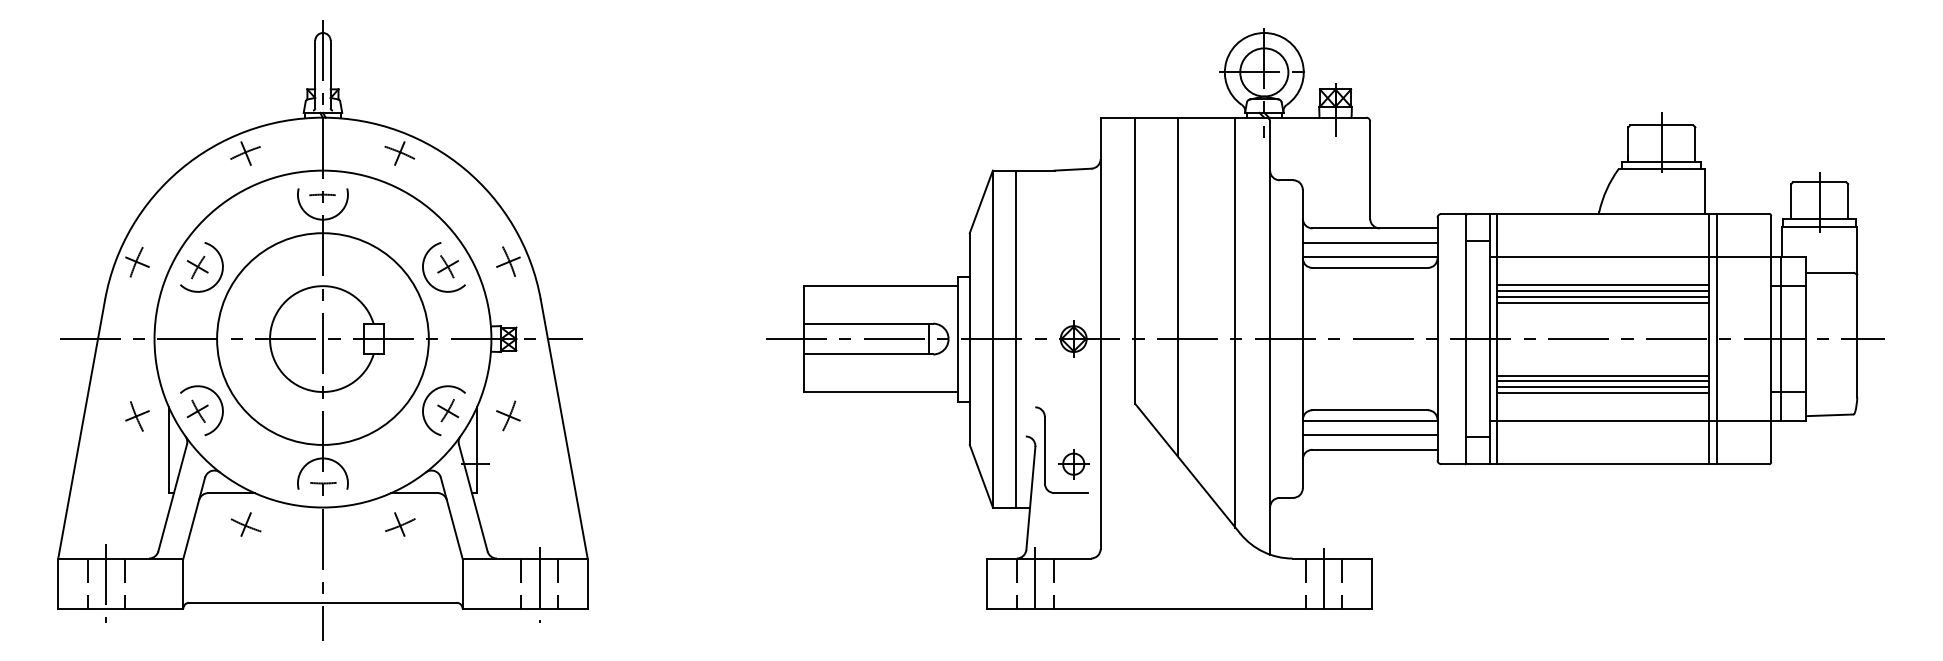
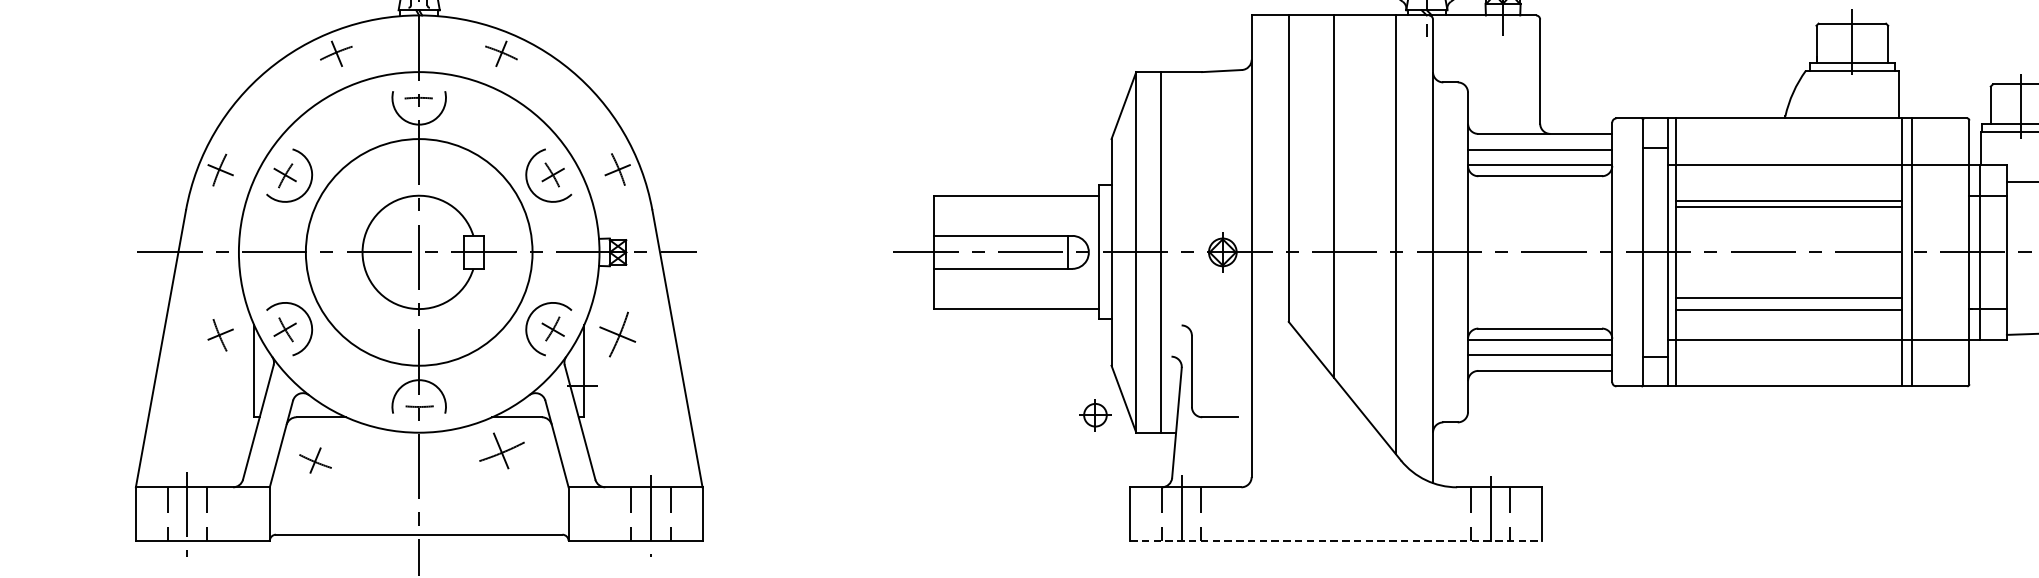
line: (1602, 285) -> (1788, 195), removed
line: (1602, 302) -> (1788, 213), removed
line: (1602, 375) -> (1788, 291), removed
line: (1602, 387) -> (1788, 304), removed
part: (508, 415) -> (617, 334), size x1.4
part: (1073, 464) -> (1095, 415), moved
part: (245, 524) -> (314, 460), moved
part: (400, 524) -> (502, 450), size x1.4
line: (1179, 608) -> (1336, 540), solid -> dashed

